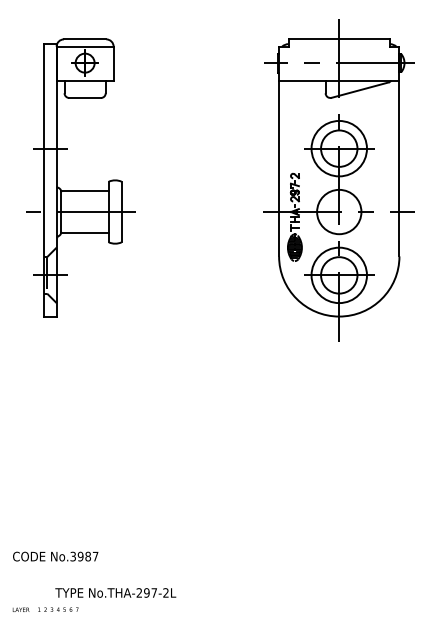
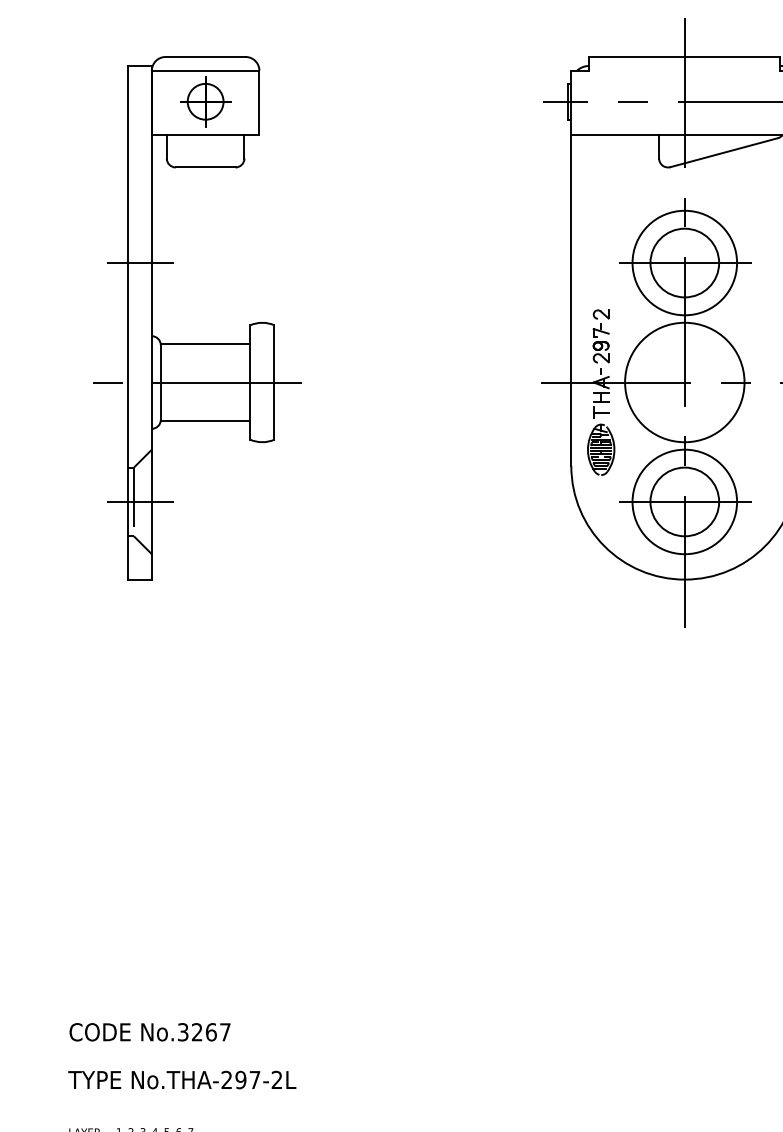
circle: (338, 211) -> (683, 381), size x1.43
text: (83, 556) -> (202, 1032), No.3987 -> No.3267
text: (115, 592) -> (181, 1079), moved

